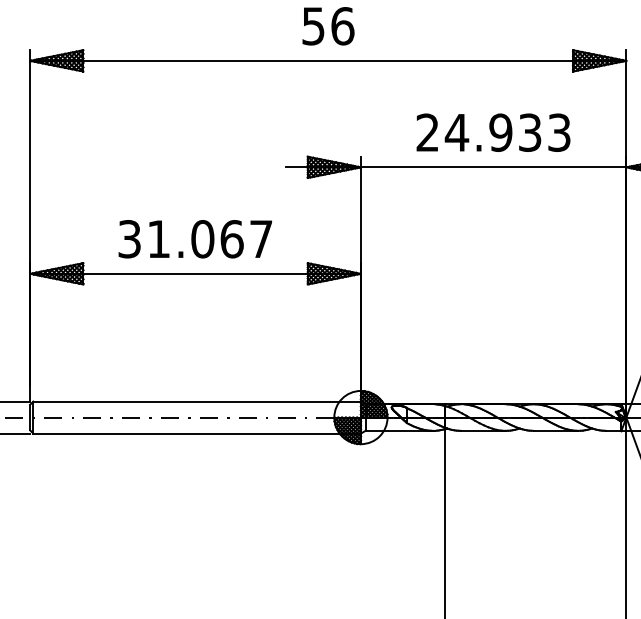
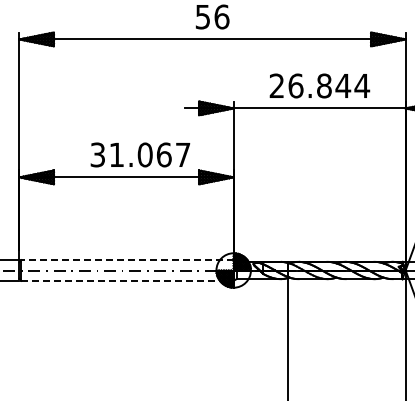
text: (508, 131) -> (329, 85), 24.933 -> 26.844
text: (195, 238) -> (140, 154), moved
line: (197, 402) -> (127, 260), solid -> dashed
line: (198, 432) -> (128, 280), solid -> dashed

